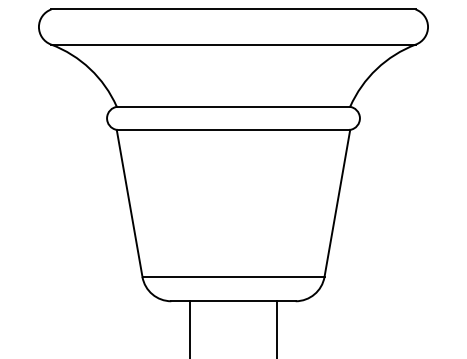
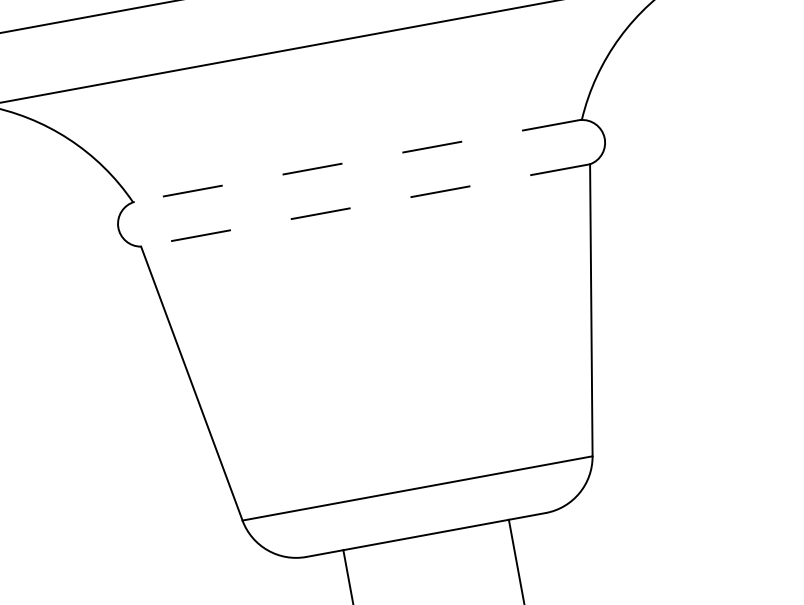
line: (233, 106) -> (357, 160), solid -> dashed
line: (233, 129) -> (365, 204), solid -> dashed

